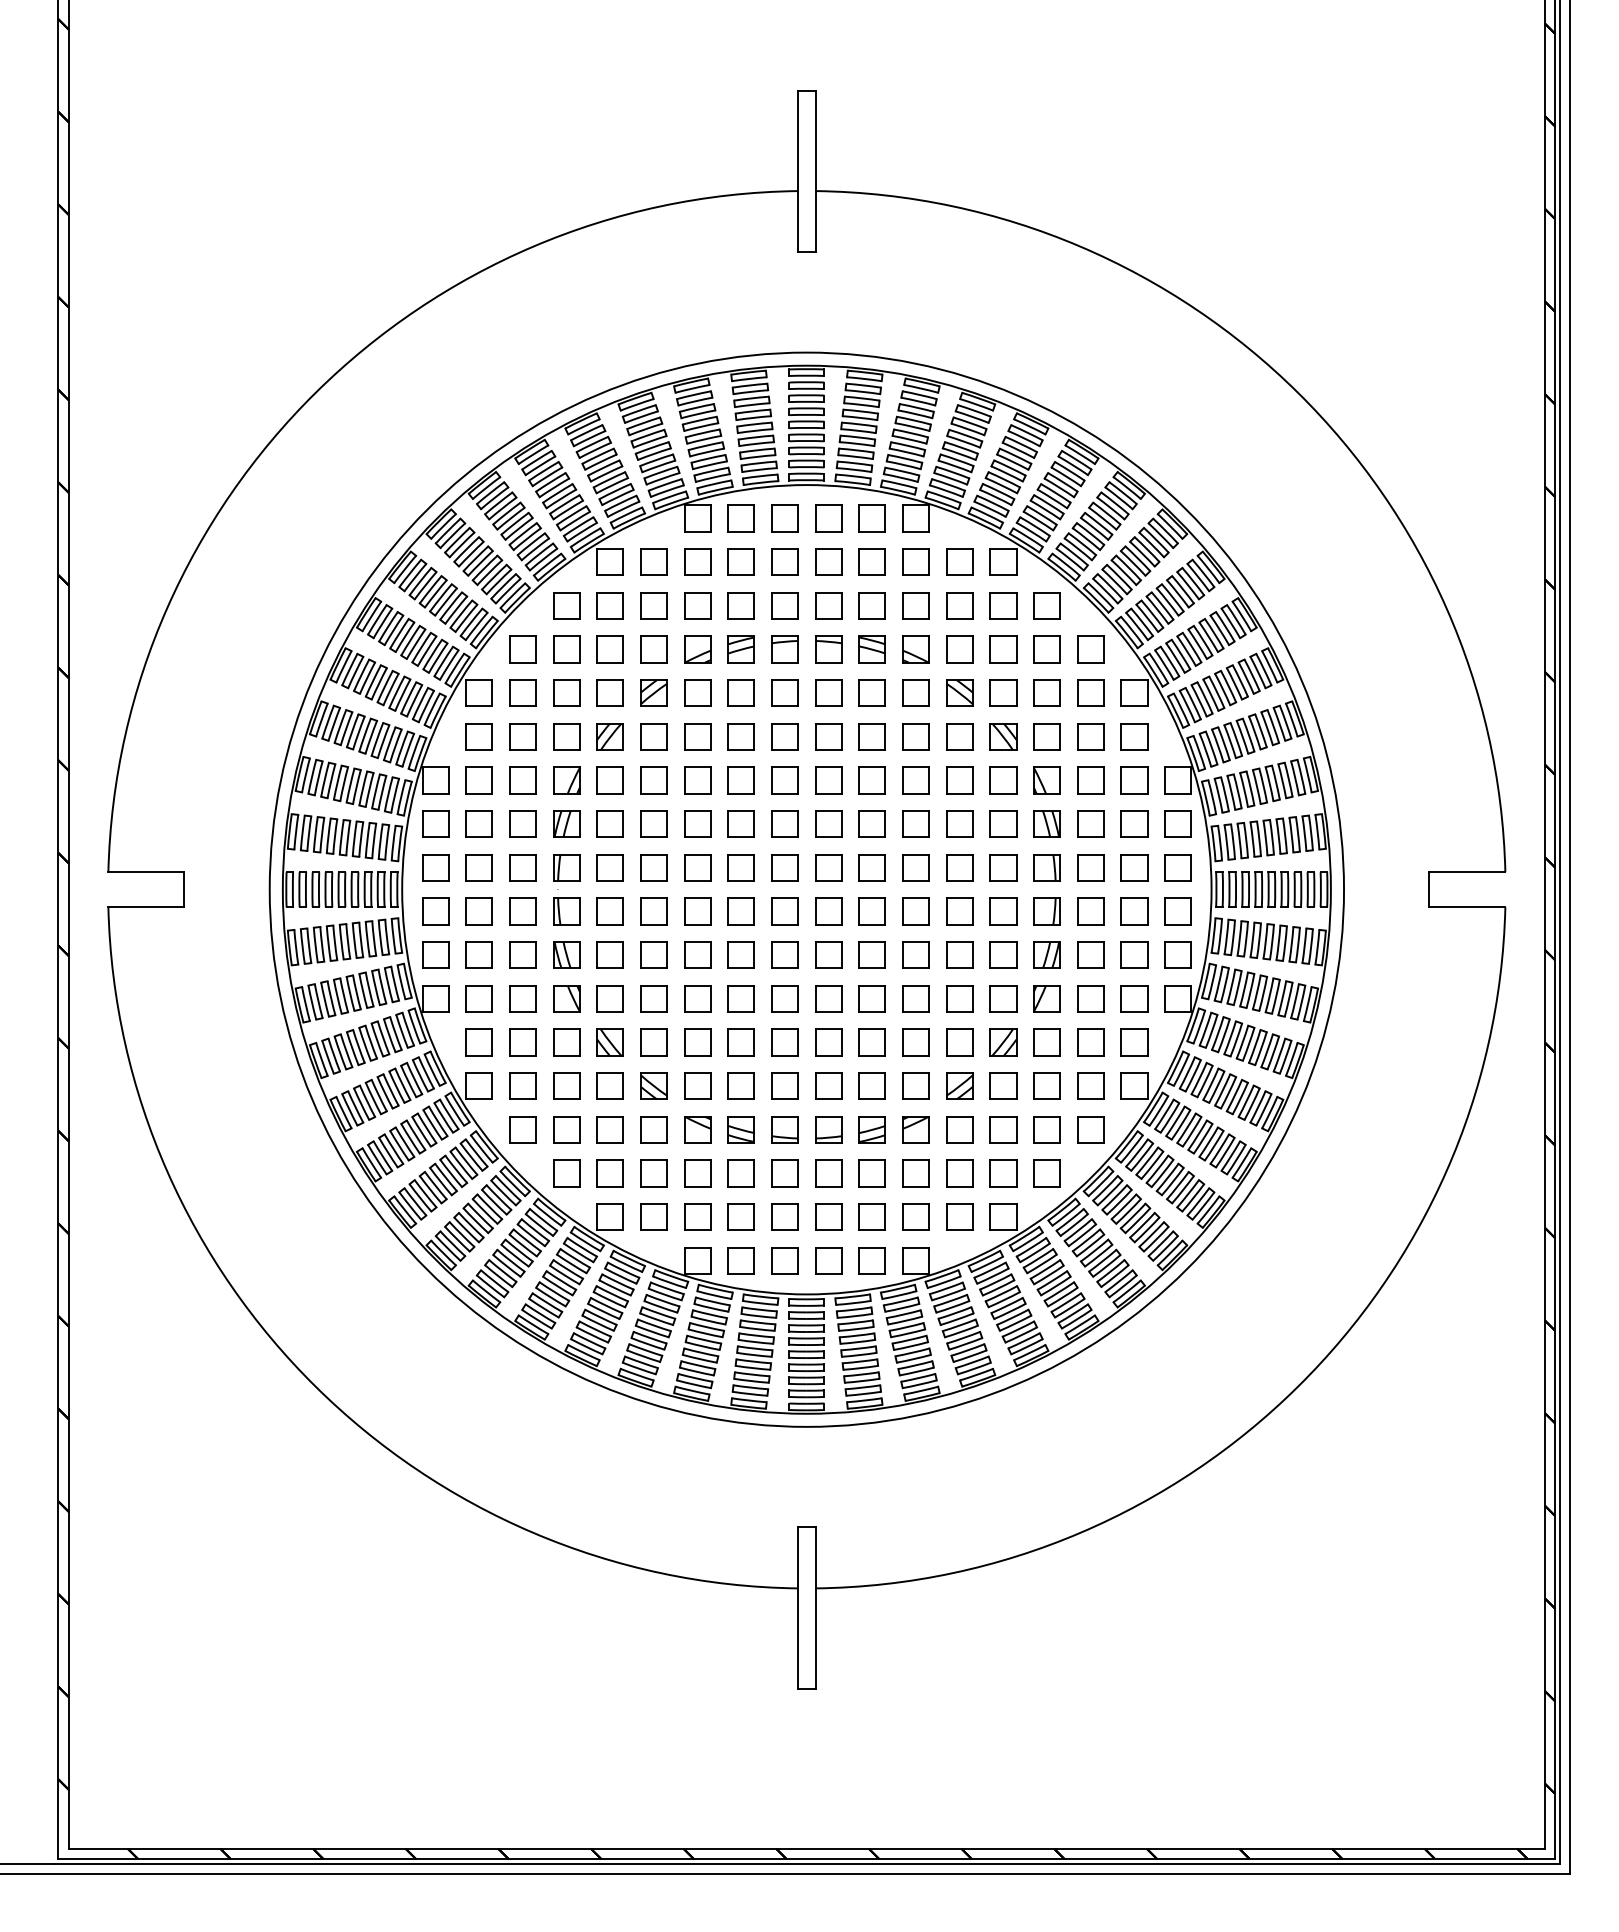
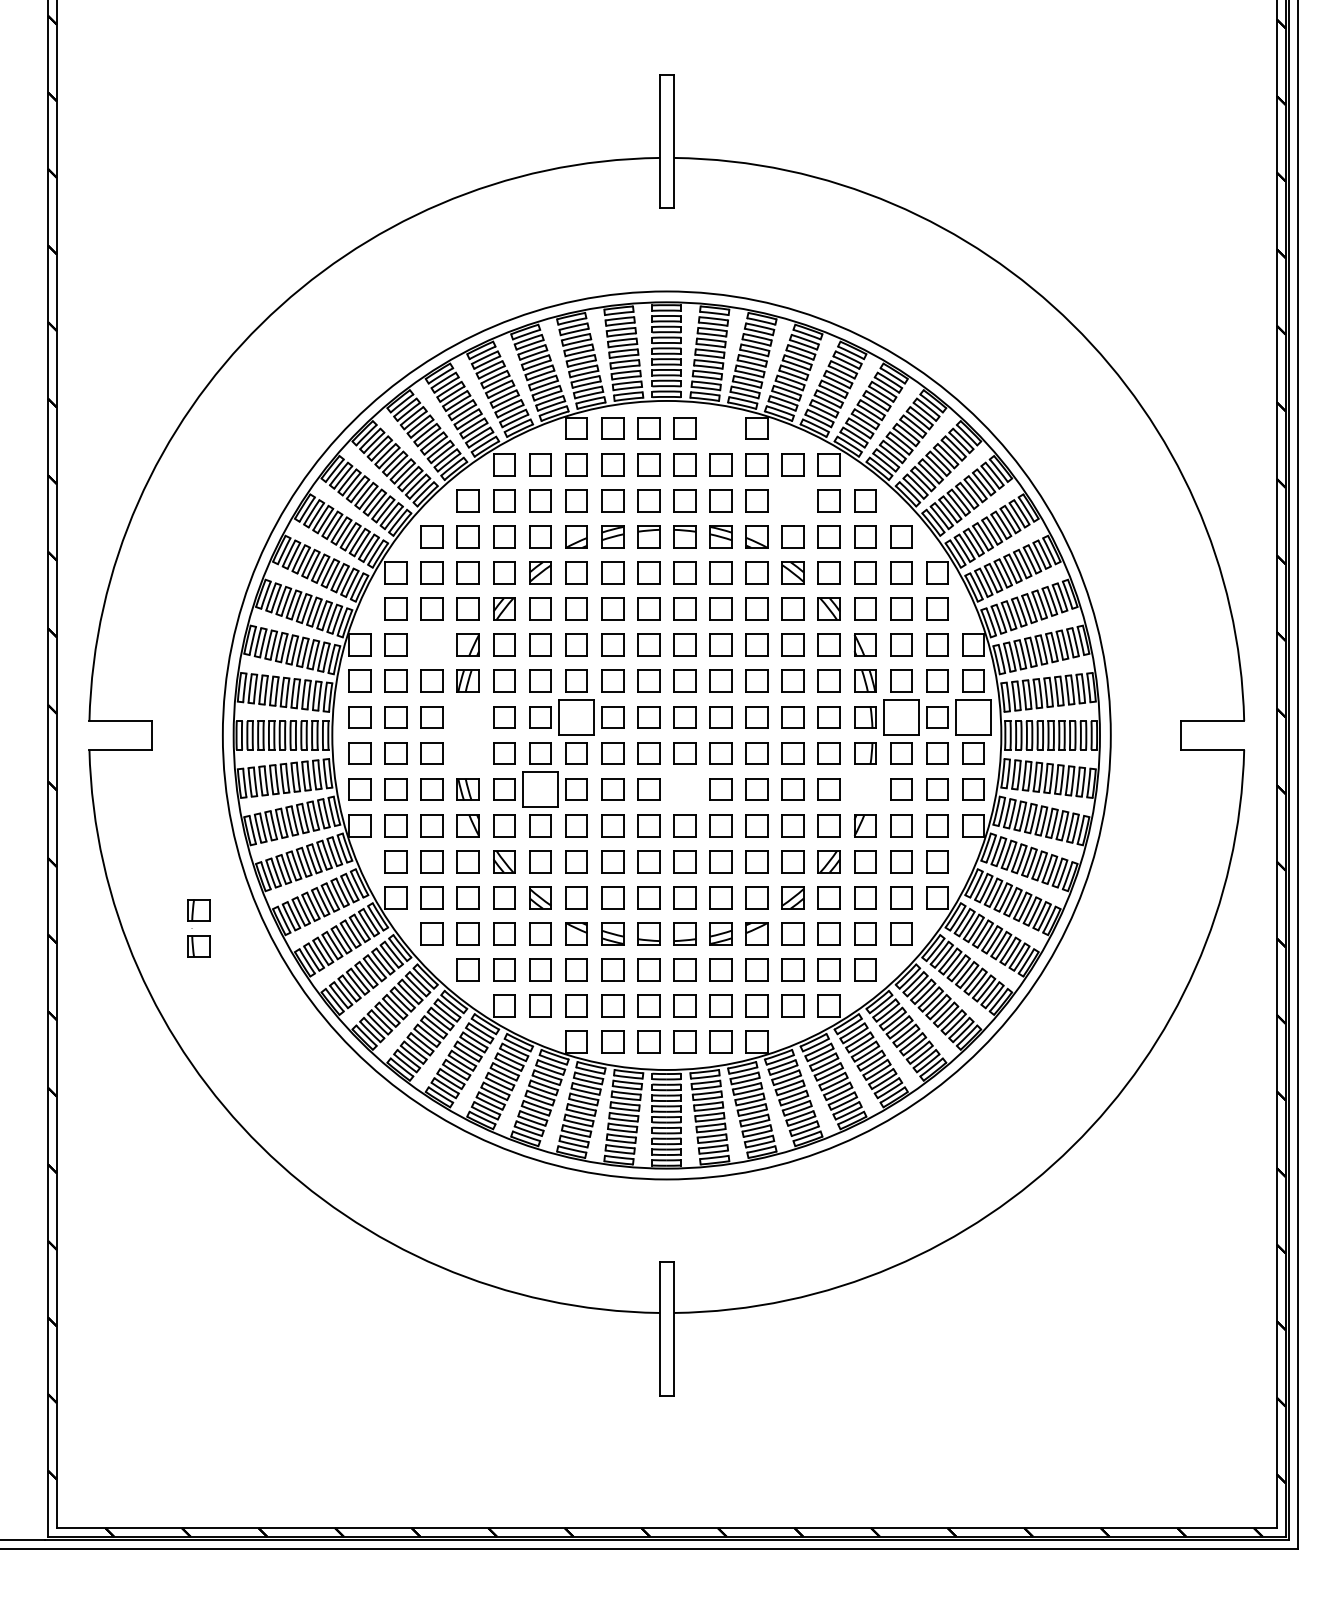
part: (871, 518) -> (720, 428), removed
part: (958, 605) -> (792, 500), removed
part: (522, 779) -> (431, 644), removed
part: (697, 868) -> (576, 717), size x1.6
part: (1090, 868) -> (901, 717), size x1.6
part: (1177, 868) -> (973, 717), size x1.6
part: (565, 889) -> (198, 928), moved
part: (654, 955) -> (540, 789), size x1.6
part: (828, 955) -> (684, 789), removed
part: (1047, 955) -> (865, 789), removed

